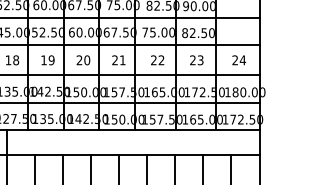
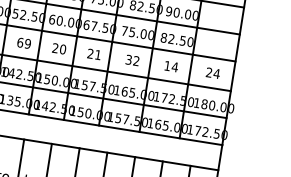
text: (43, 60) -> (19, 42), 19 -> 69
text: (153, 60) -> (128, 60), 22 -> 32
text: (196, 60) -> (170, 66), 23 -> 14

